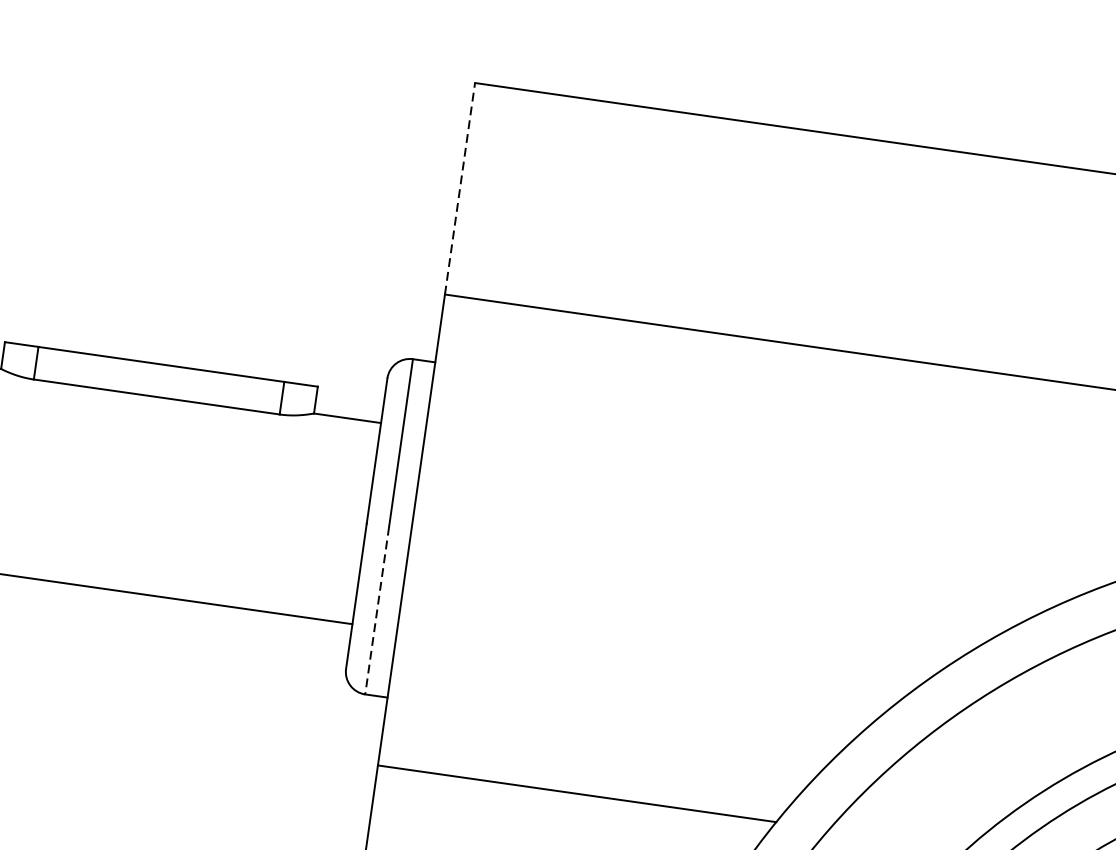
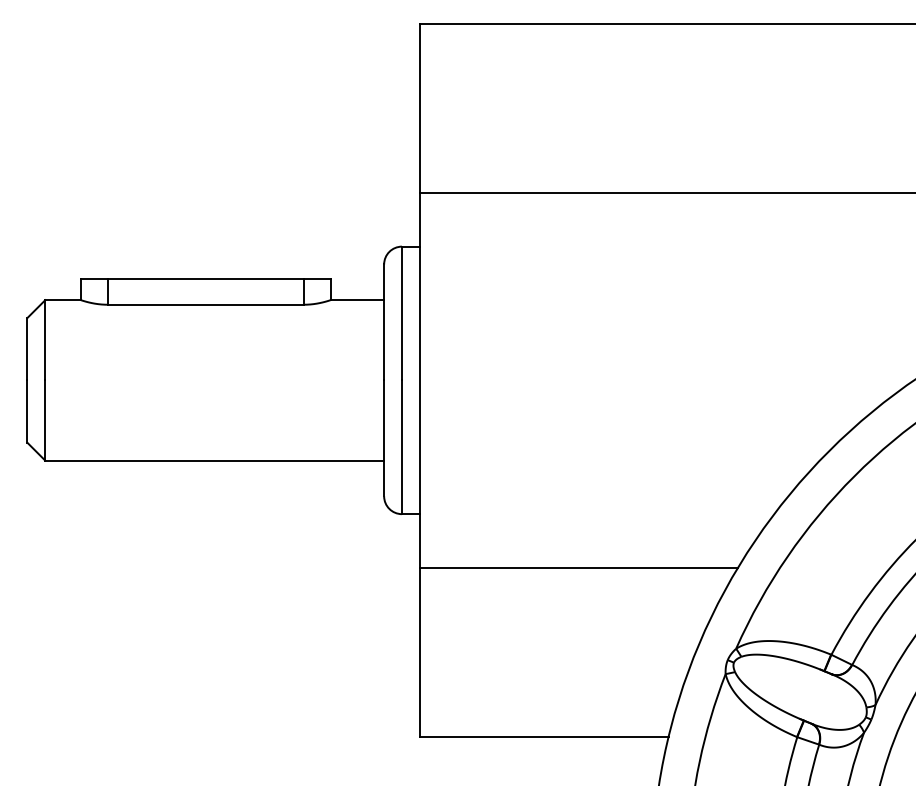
line: (459, 187) -> (419, 107), dashed -> solid
line: (376, 610) -> (401, 447), dashed -> solid

